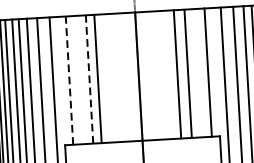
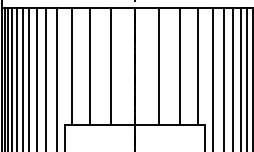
line: (177, 74) -> (159, 66), moved
line: (97, 78) -> (110, 66), moved
line: (89, 79) -> (90, 66), dashed -> solid
line: (68, 80) -> (71, 66), dashed -> solid

